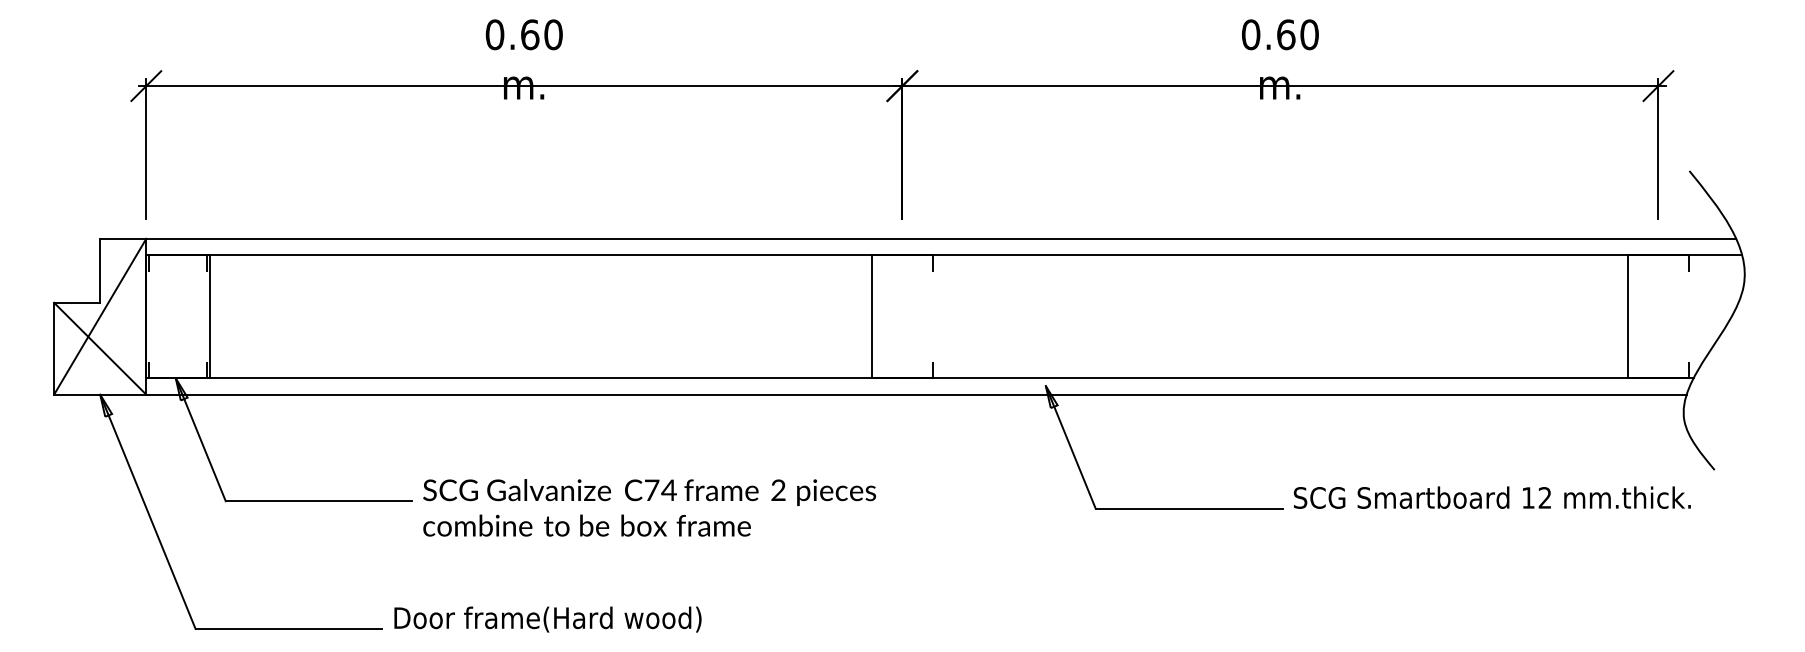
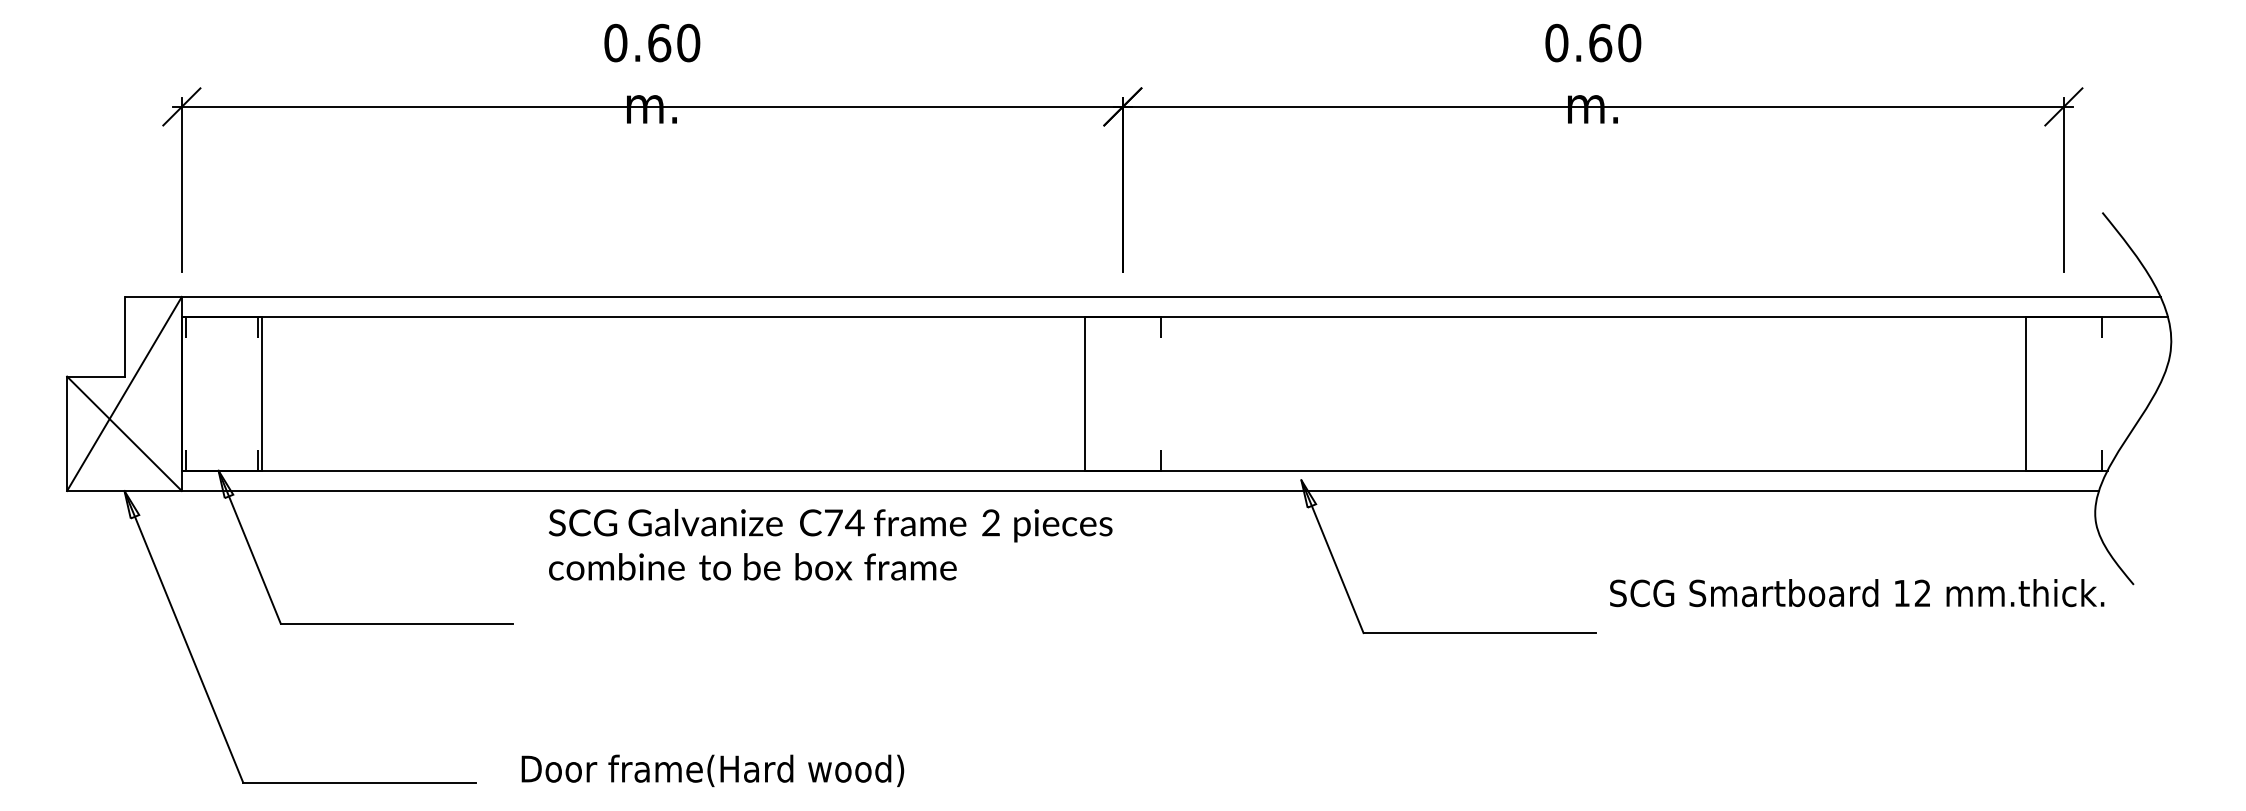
text: (1491, 497) -> (1856, 592), moved
text: (649, 507) -> (830, 544), moved
text: (547, 619) -> (712, 770), moved

